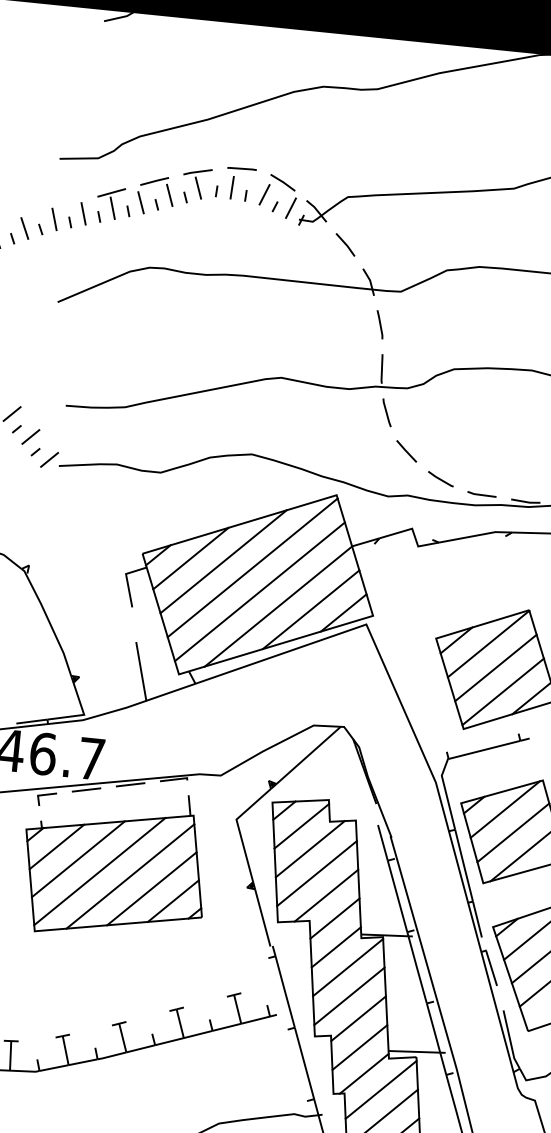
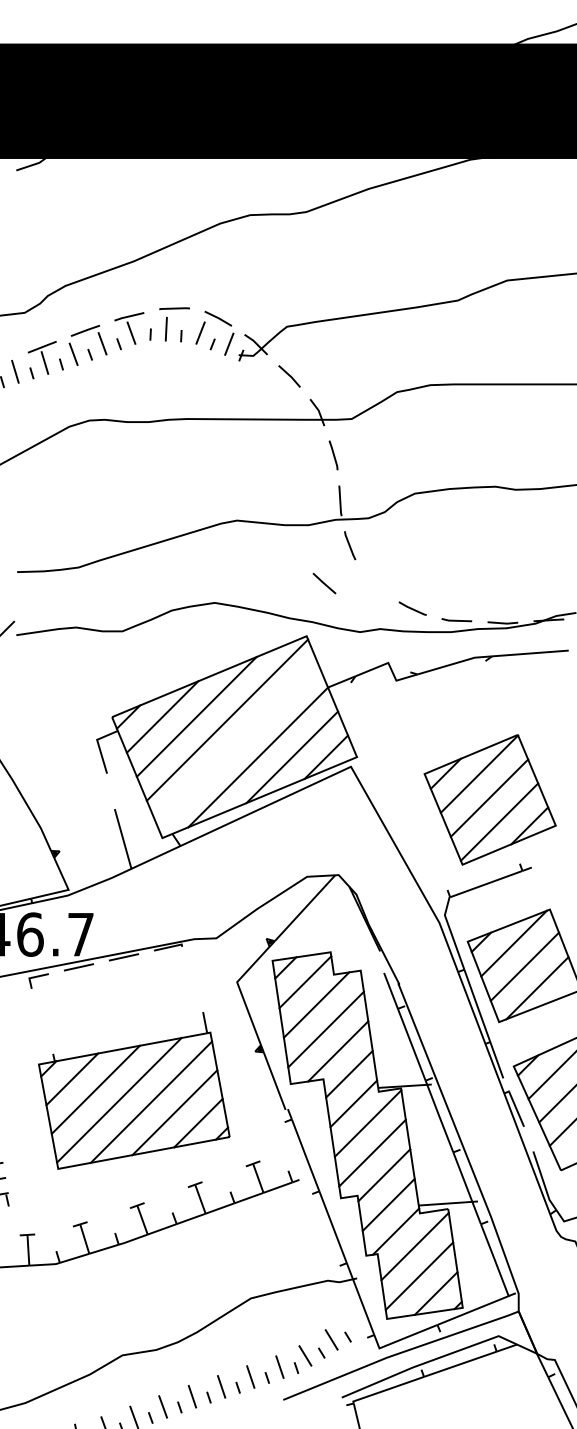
line: (406, 451) -> (324, 583), moved
line: (260, 591) -> (237, 743), removed
part: (115, 863) -> (134, 1090), moved

